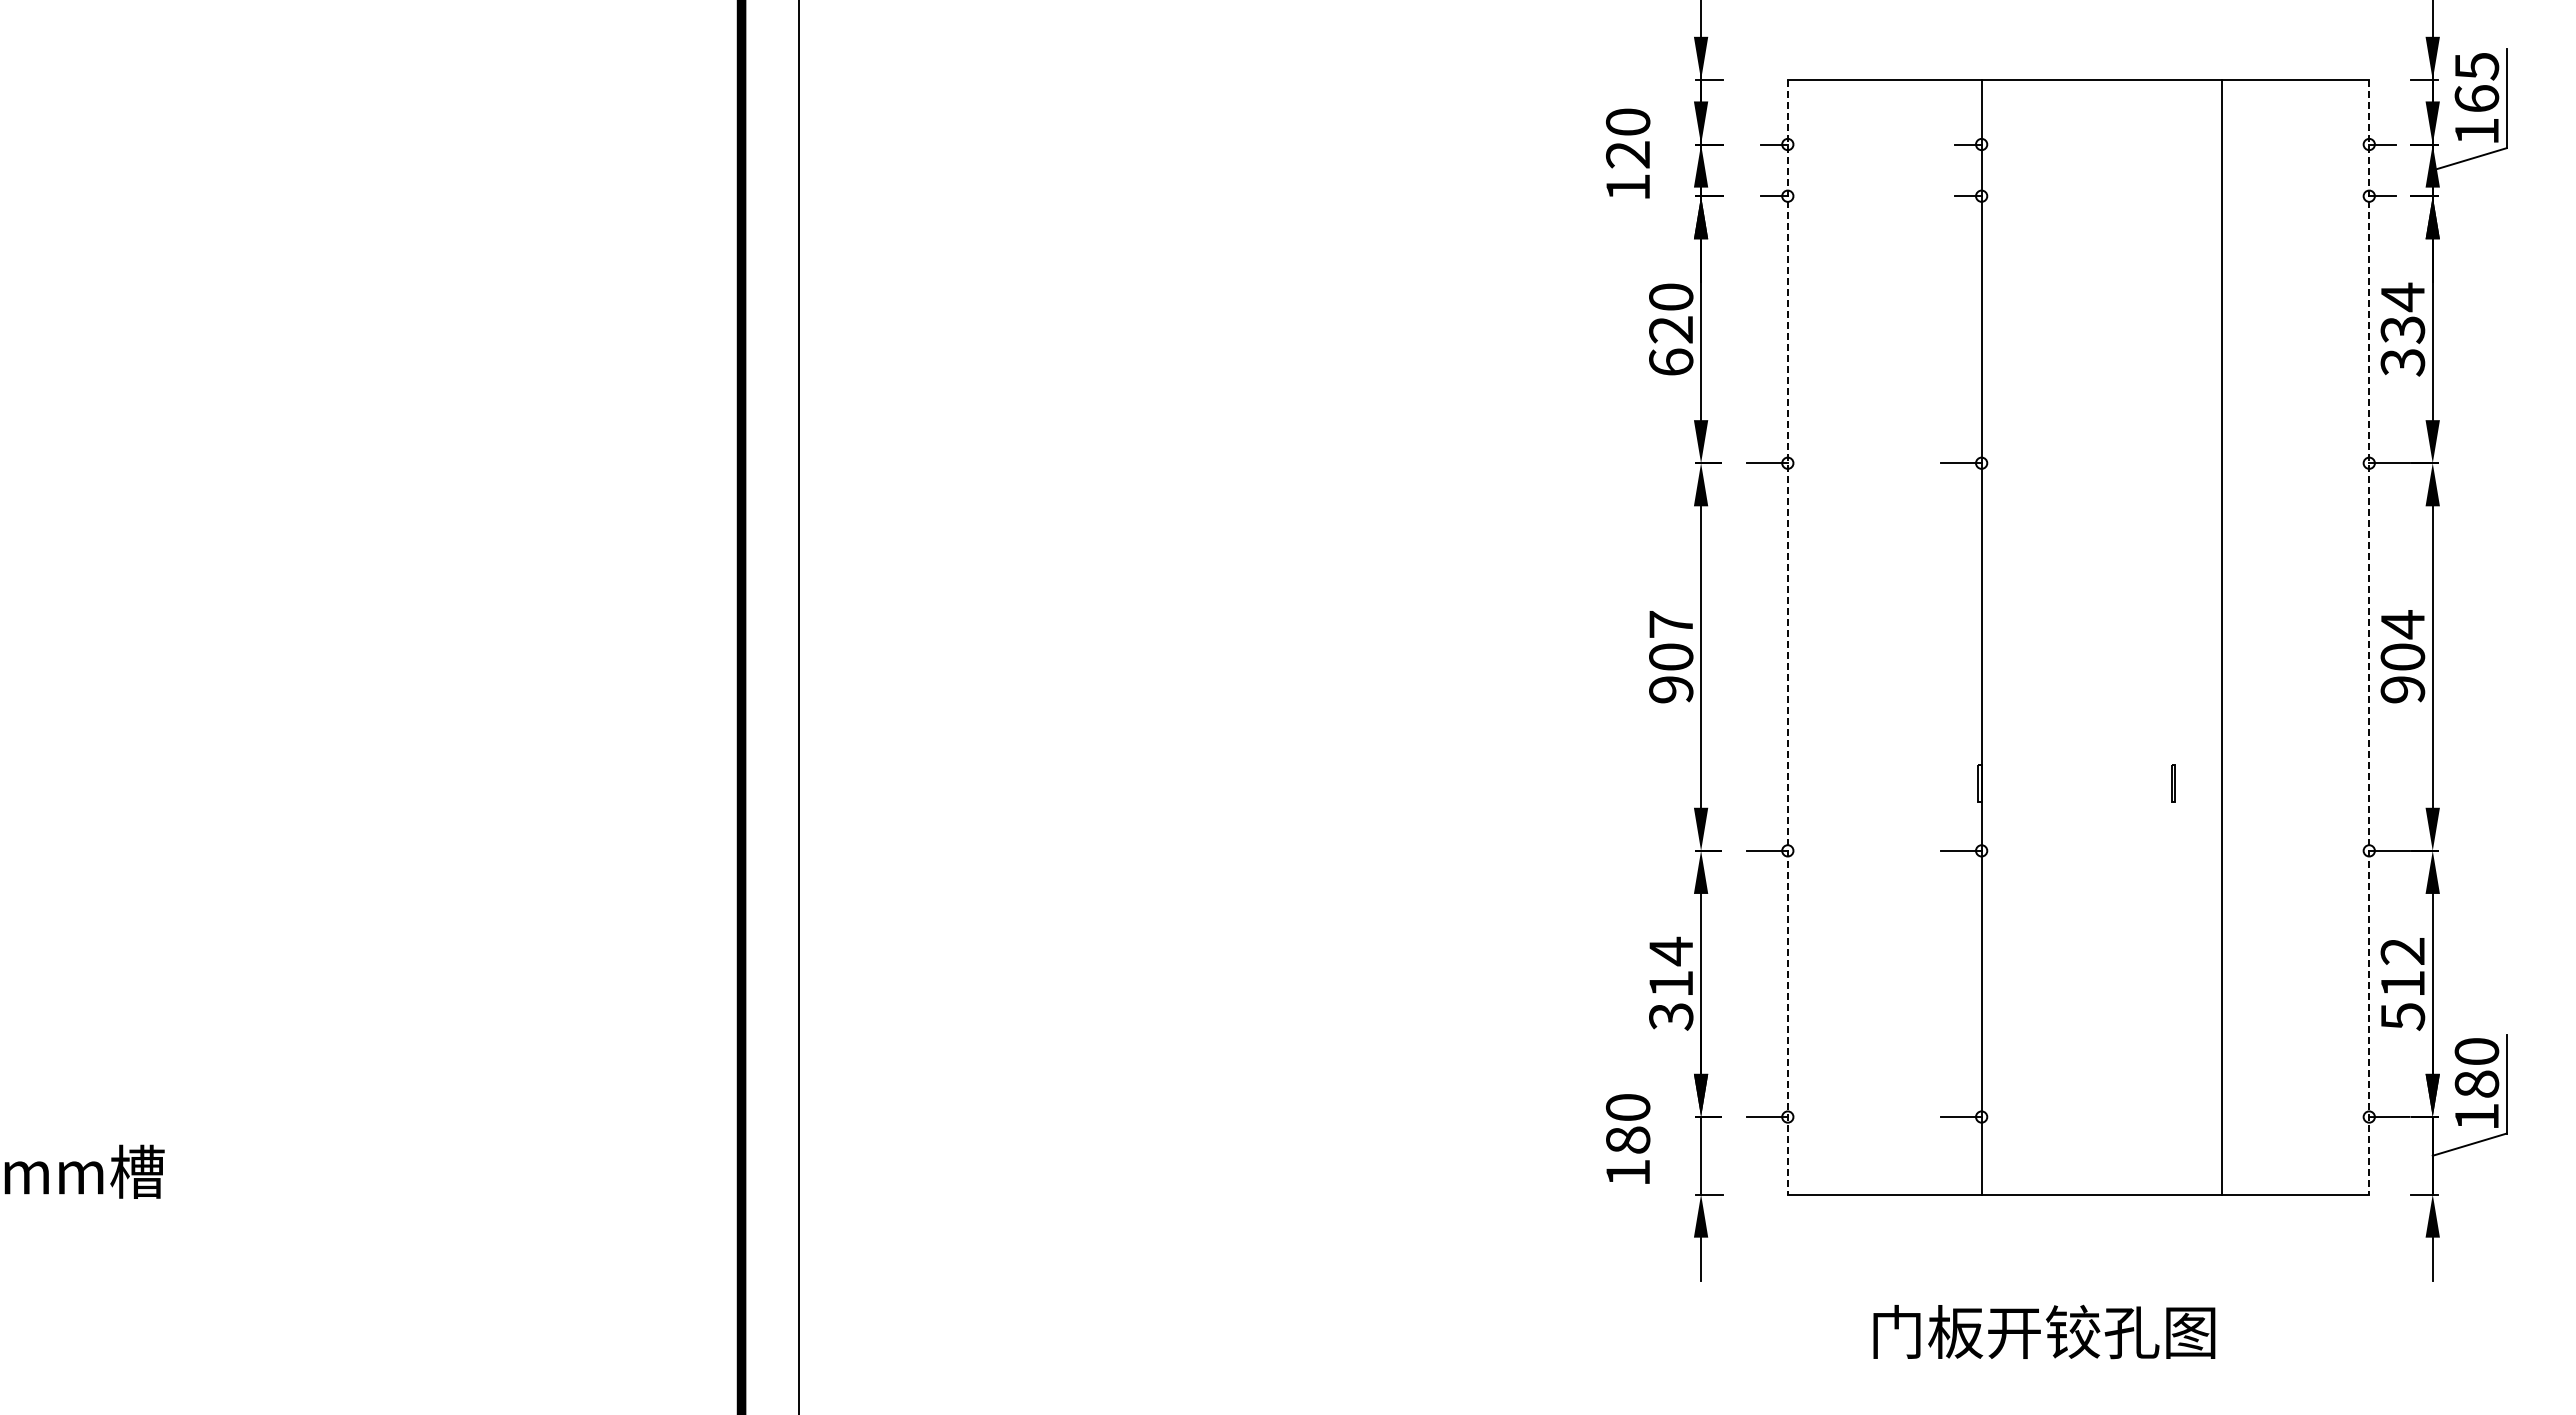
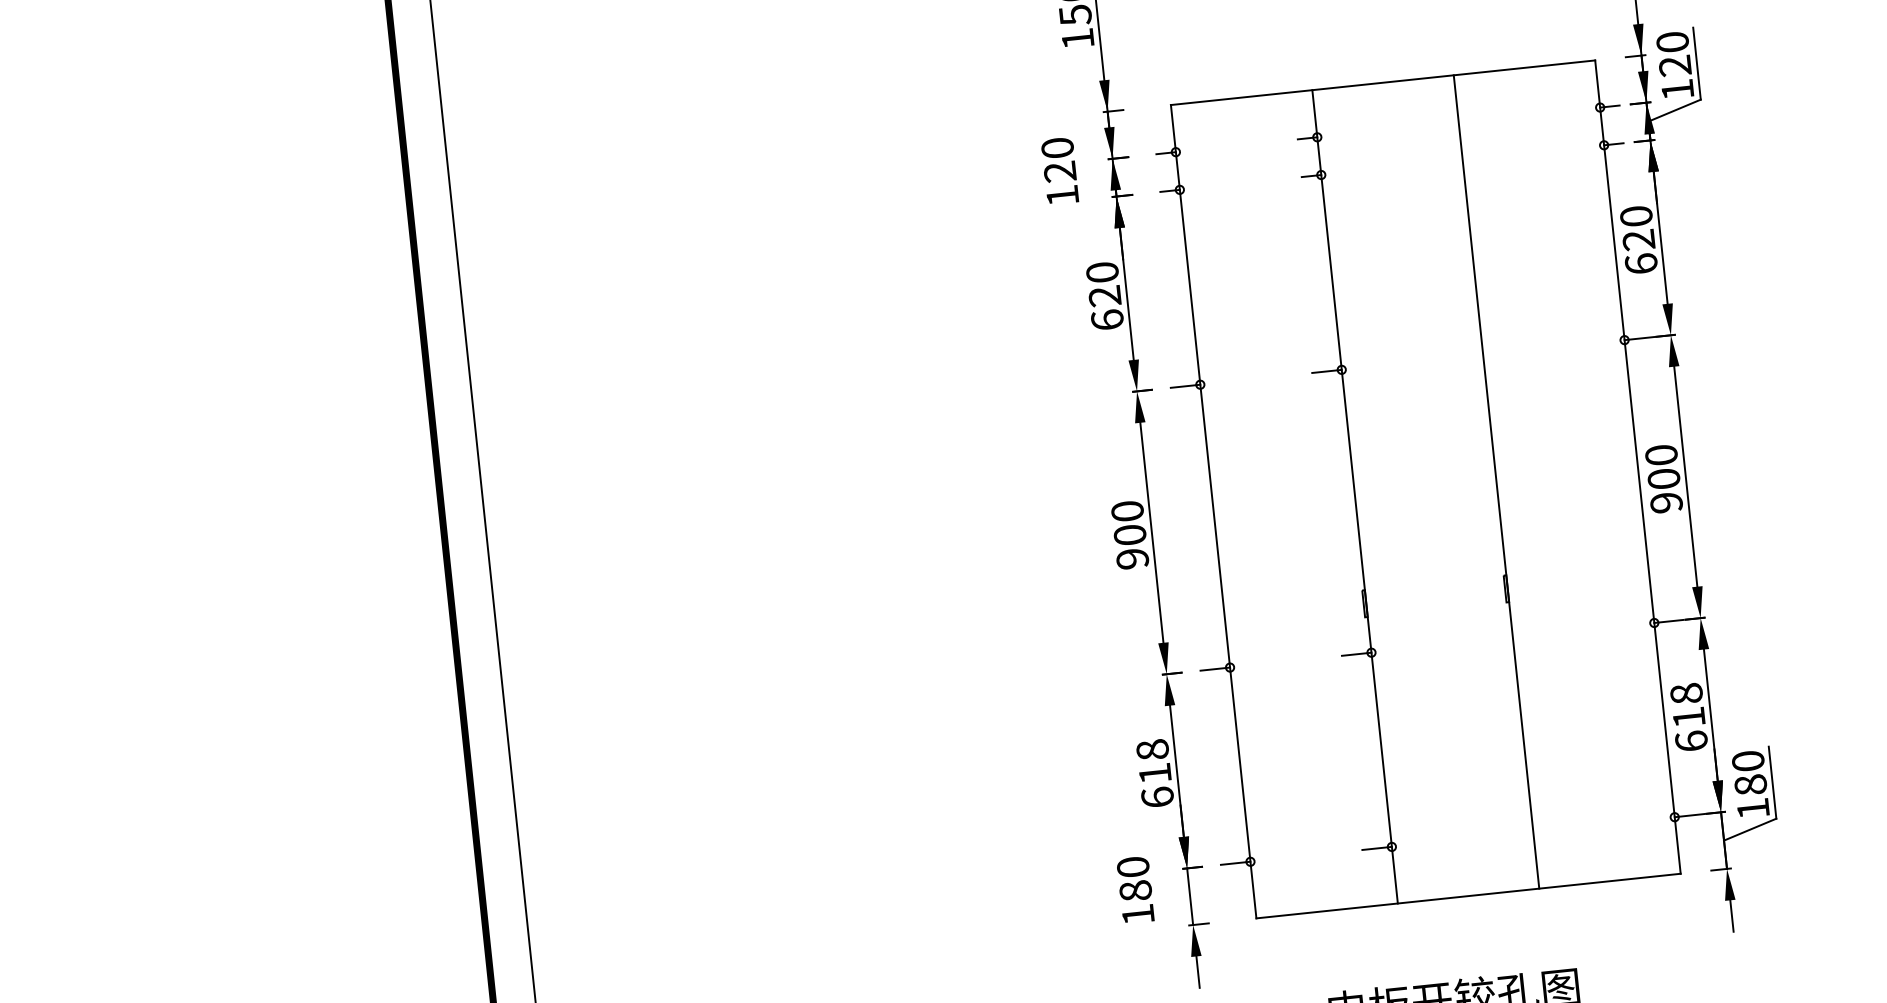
text: (2476, 82) -> (1673, 54), 165 -> 120
text: (2402, 329) -> (1638, 240), 334 -> 620
text: (1671, 624) -> (1127, 511), 907 -> 900
text: (2402, 624) -> (1661, 455), 904 -> 900
line: (2222, 636) -> (1496, 481), moved
line: (1787, 637) -> (1213, 511), dashed -> solid
line: (2369, 637) -> (1638, 467), dashed -> solid
text: (1671, 983) -> (1155, 773), 314 -> 618
text: (2402, 983) -> (1688, 717), 512 -> 618

